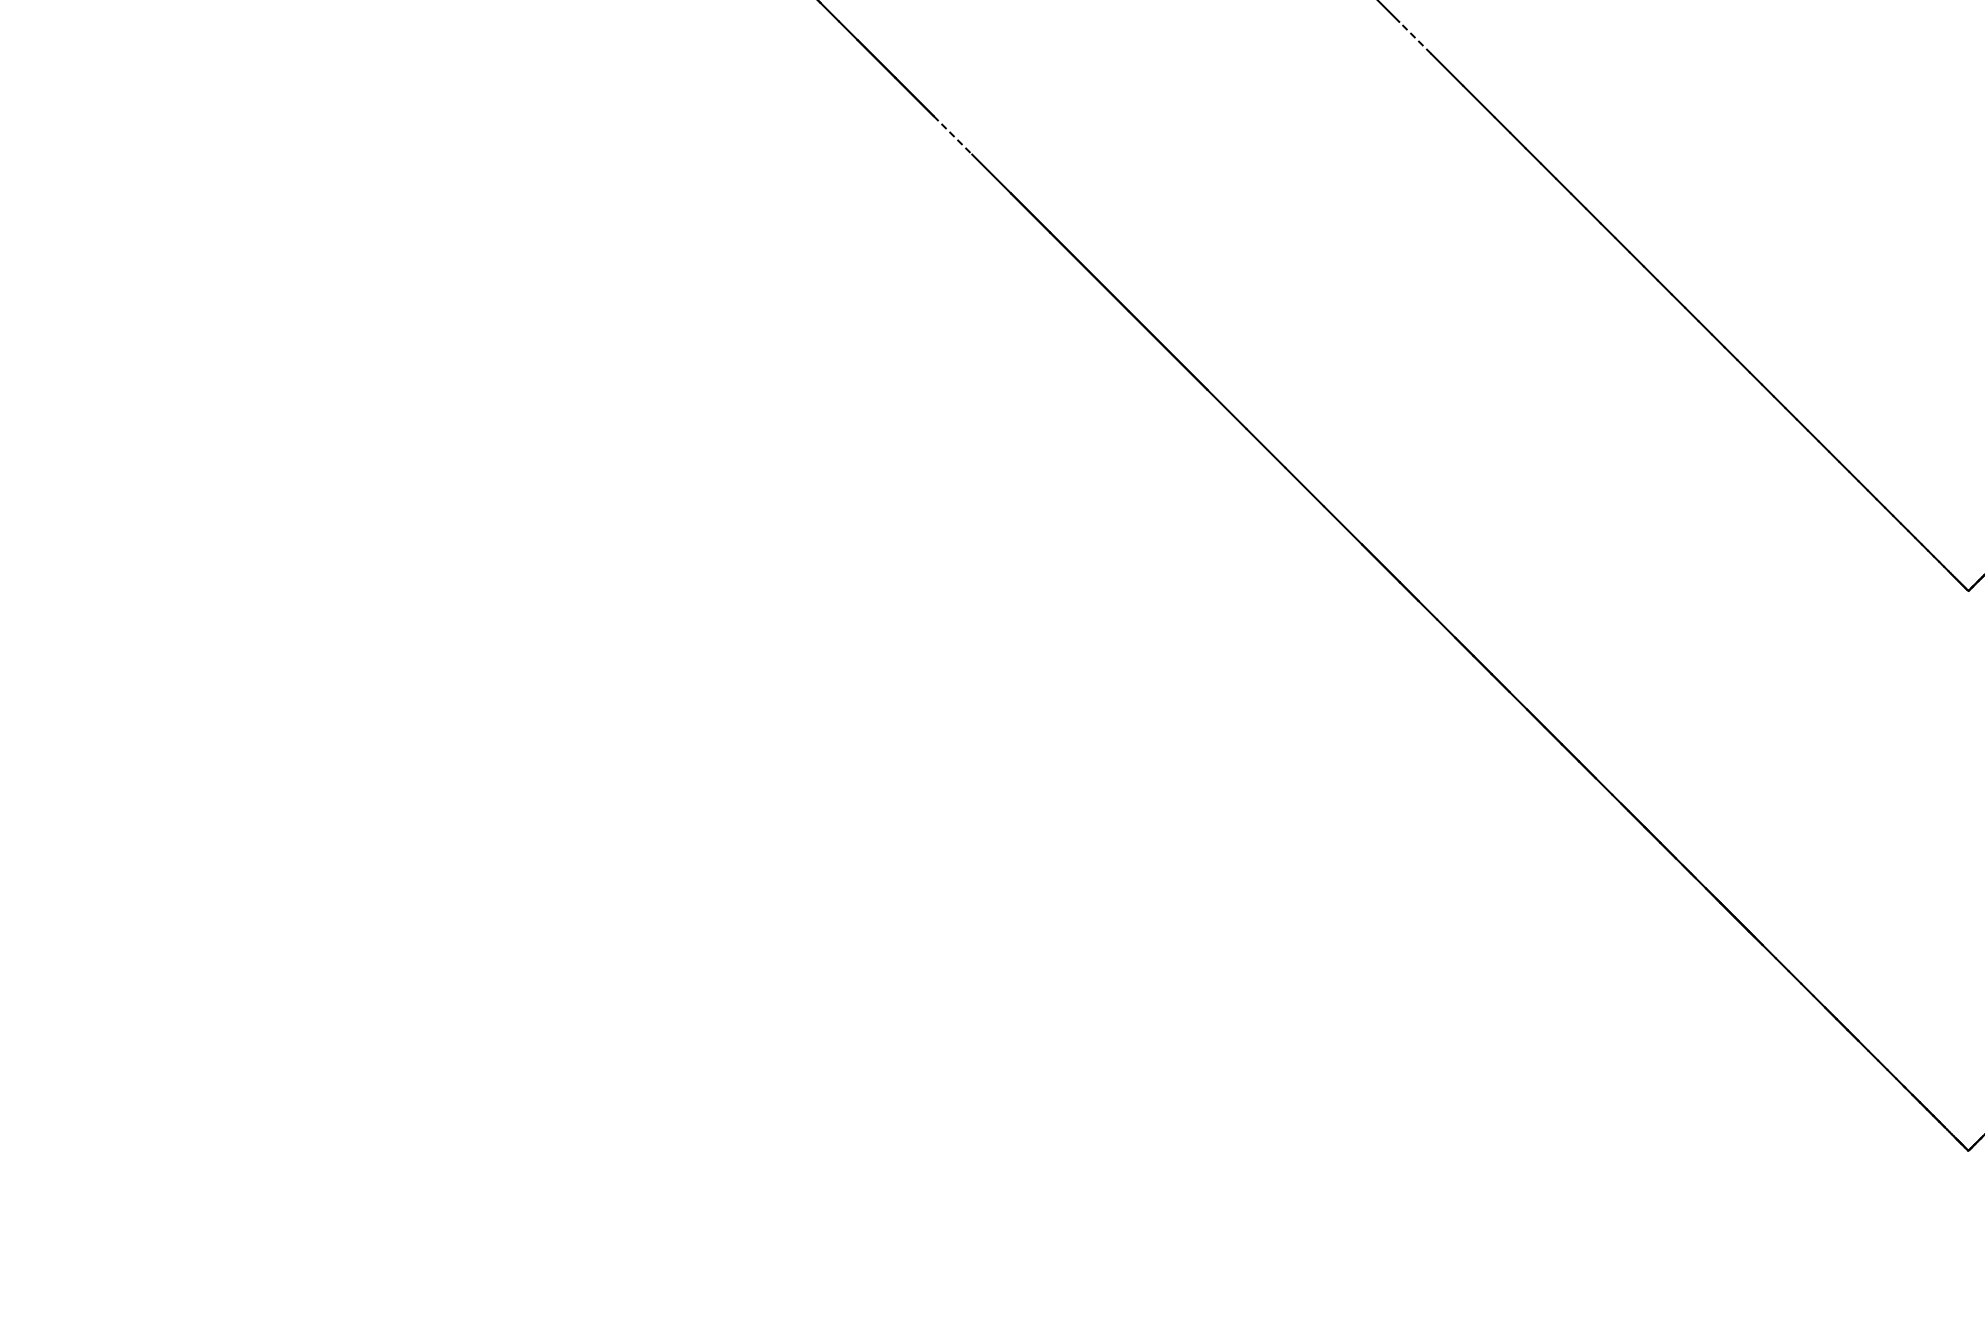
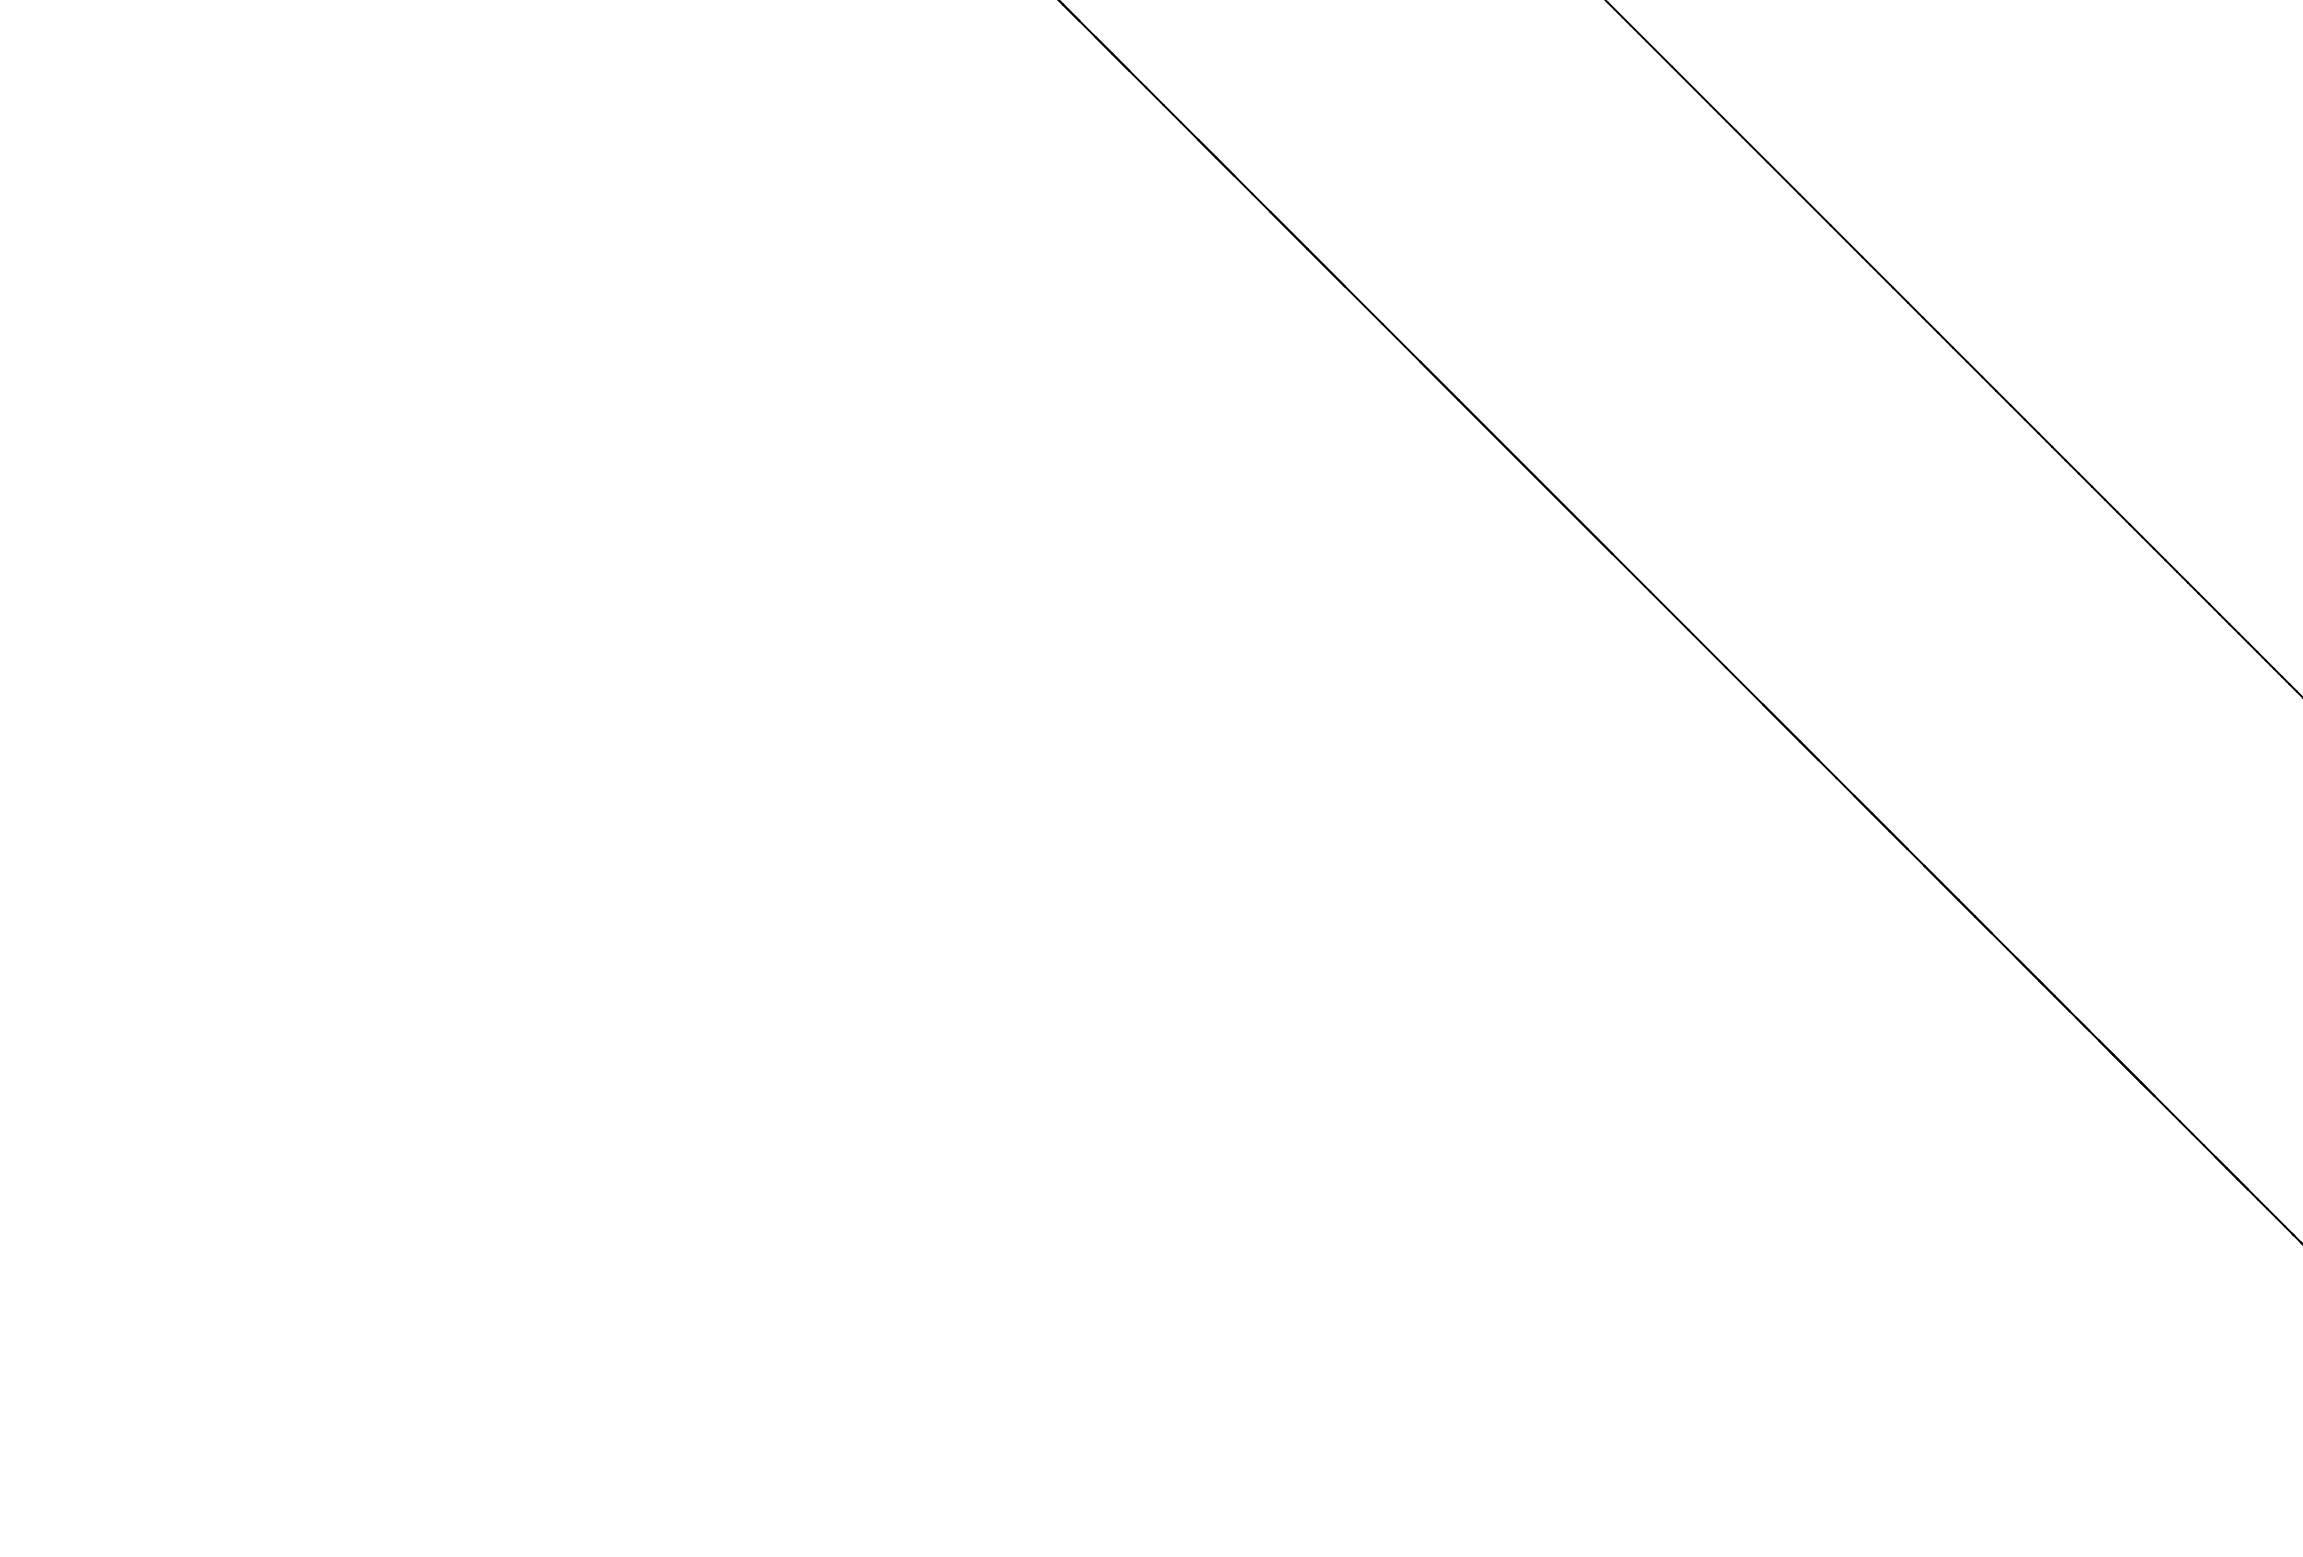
line: (1414, 37) -> (1814, 209), dashed -> solid
line: (952, 135) -> (1363, 305), dashed -> solid

